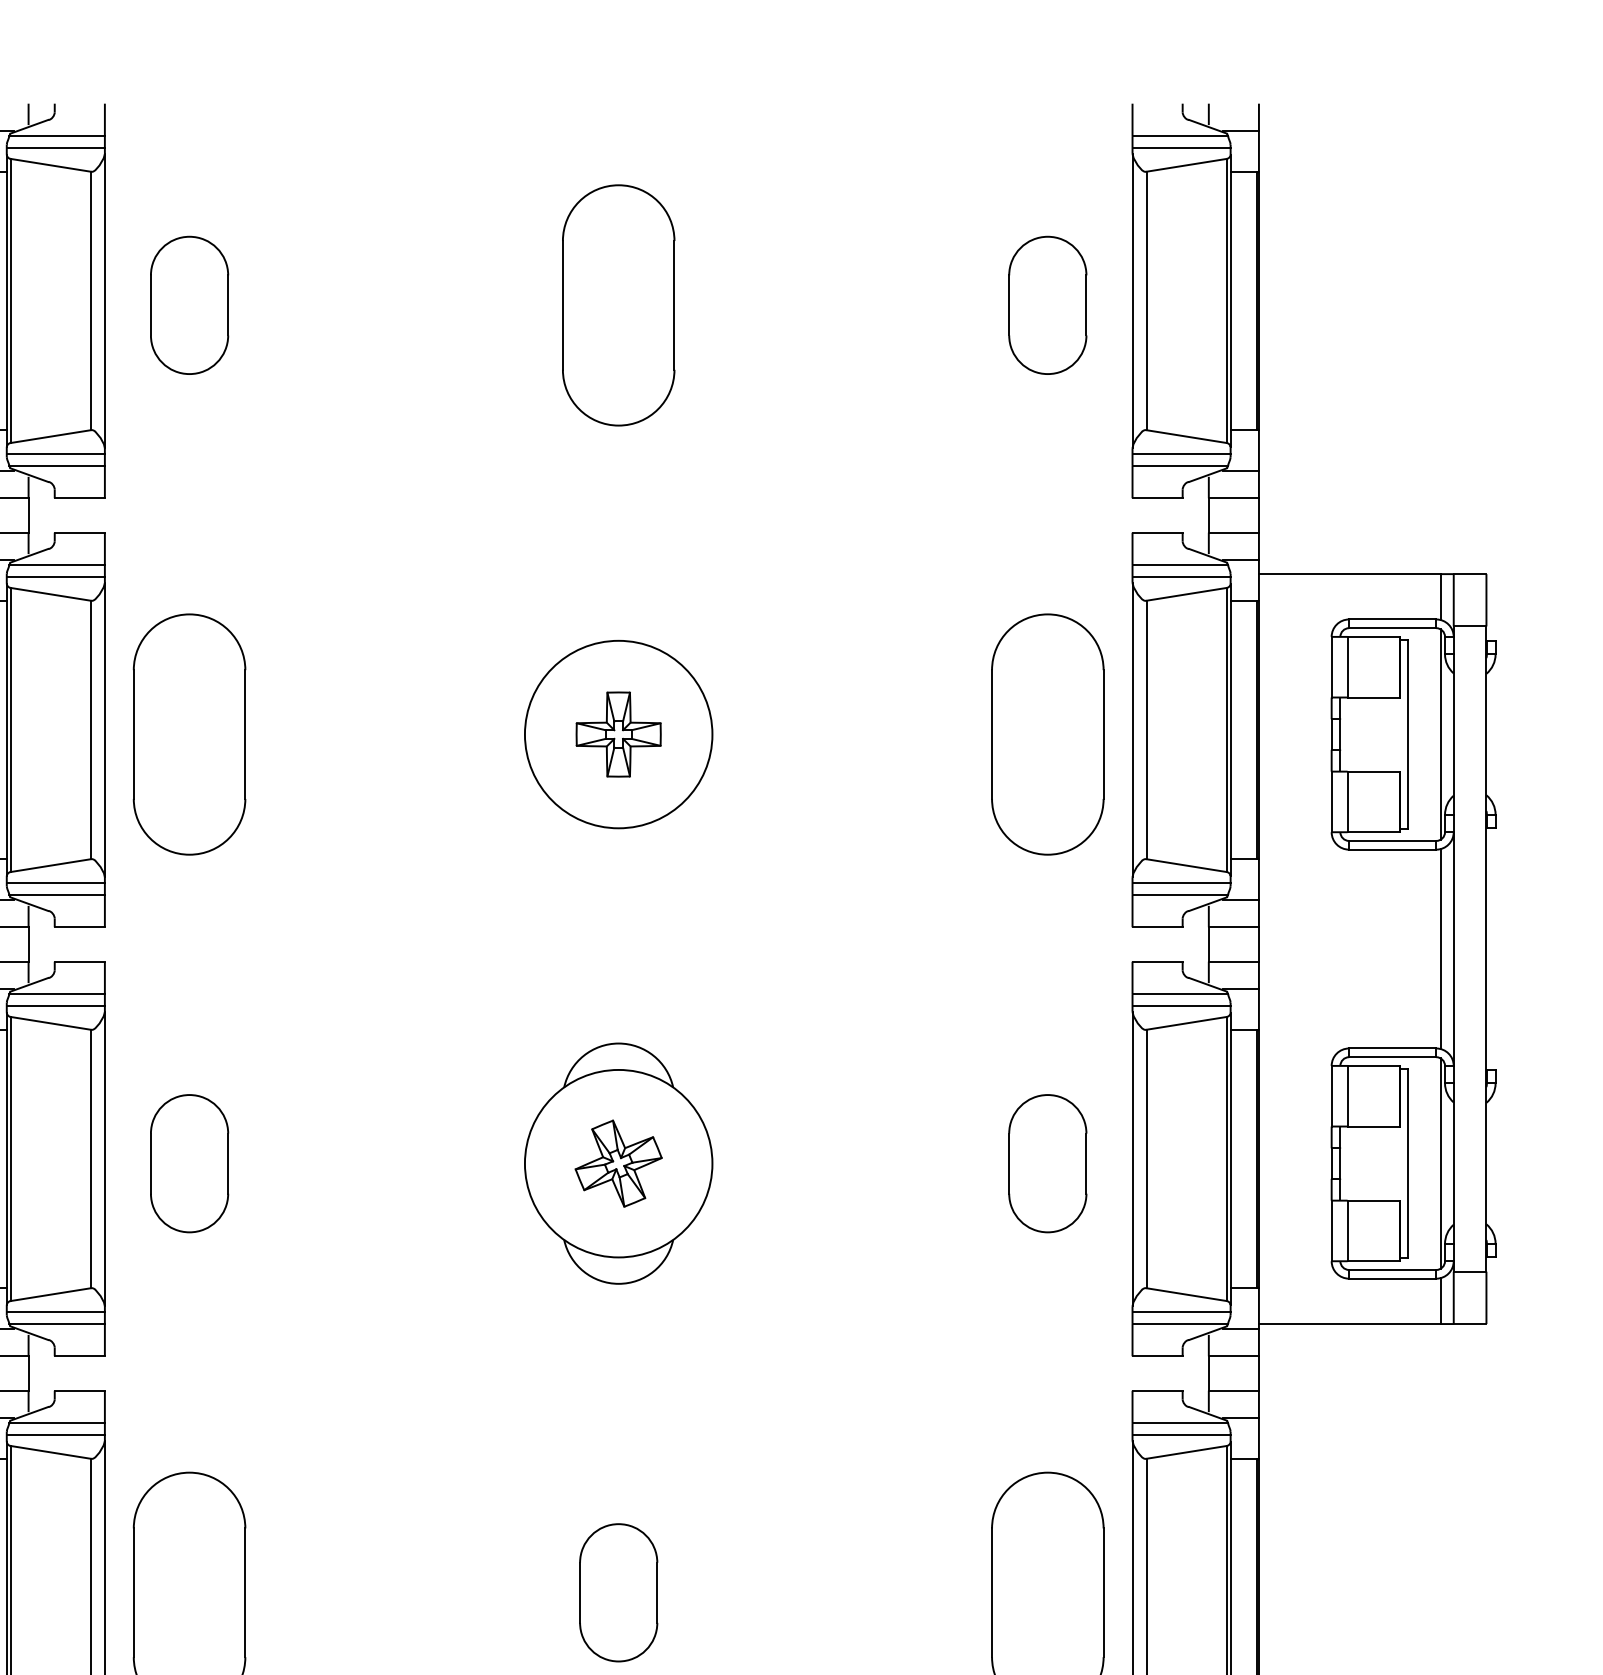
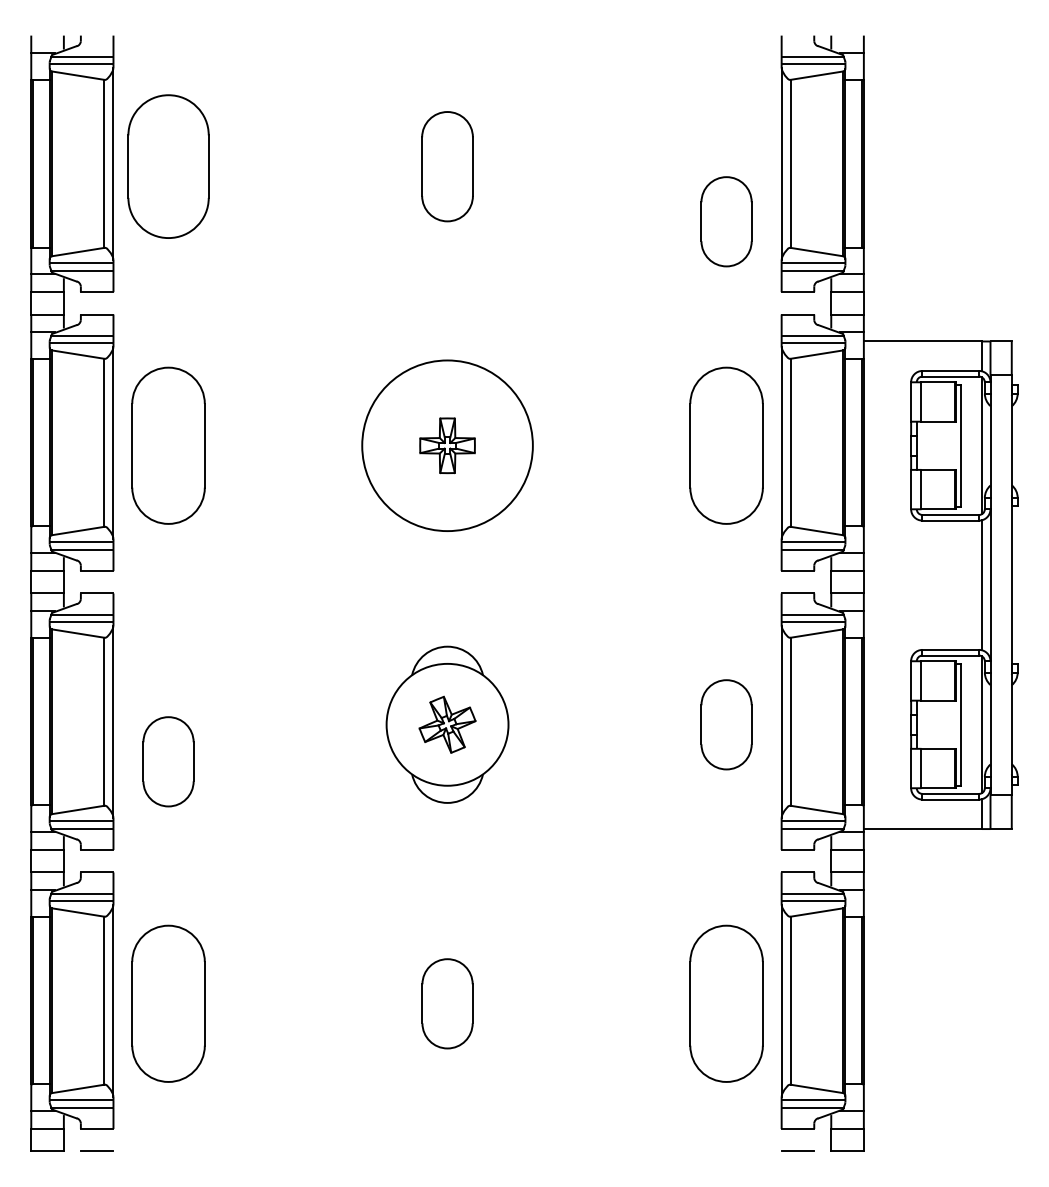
part: (189, 304) -> (168, 166), size x1.6
part: (618, 304) -> (447, 166), size x0.7
part: (1047, 304) -> (726, 221), moved
circle: (618, 734) -> (447, 445), size x1.4
part: (189, 1163) -> (168, 761), moved

